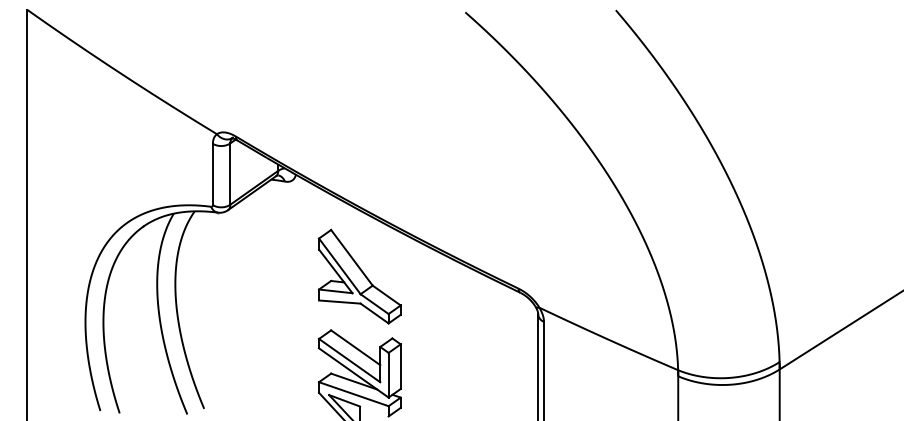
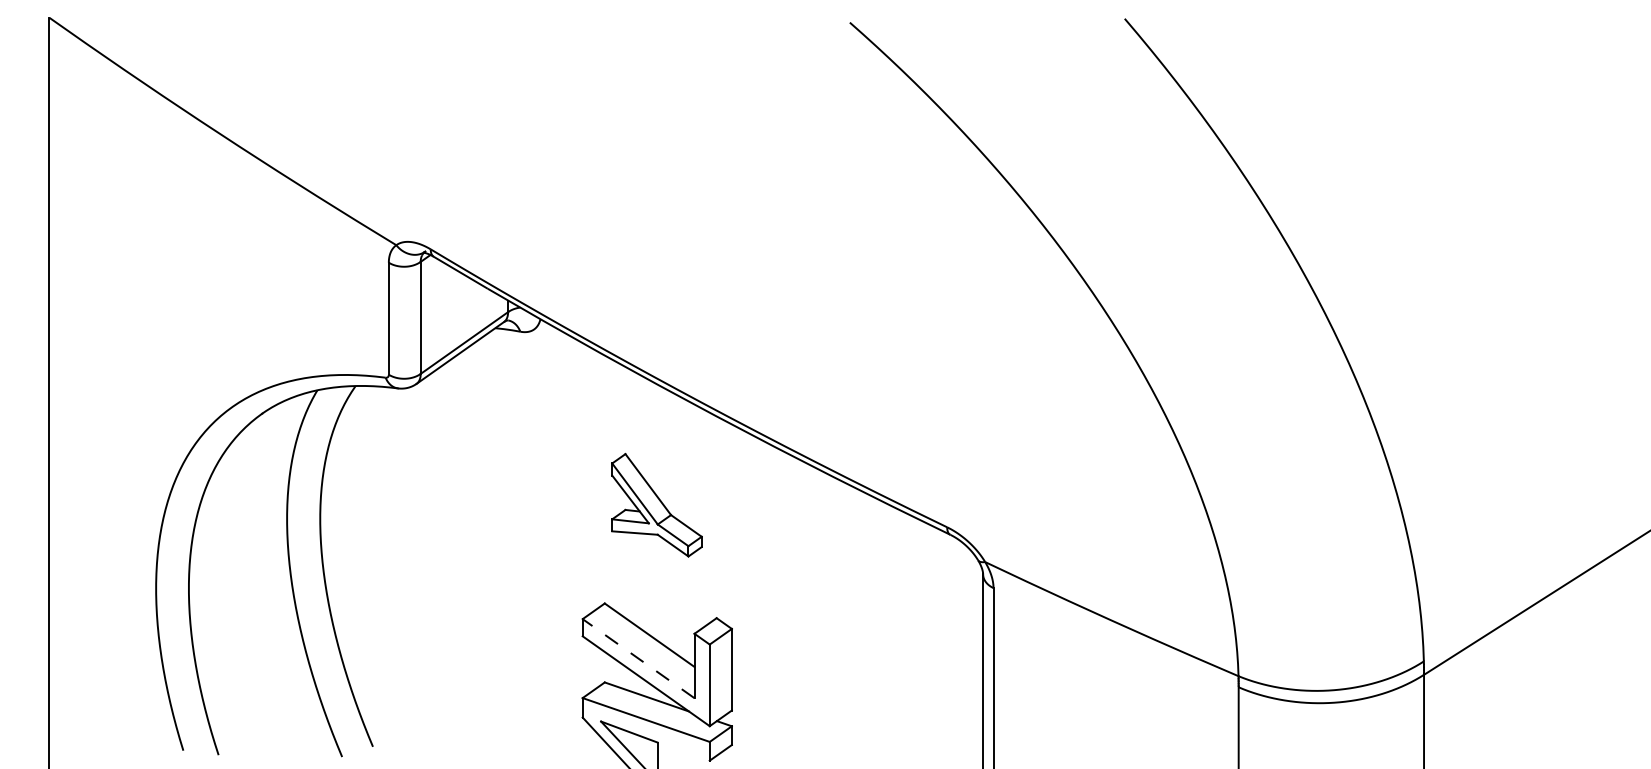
part: (359, 276) -> (656, 505), size x0.6
line: (349, 360) -> (638, 658), solid -> dashed

